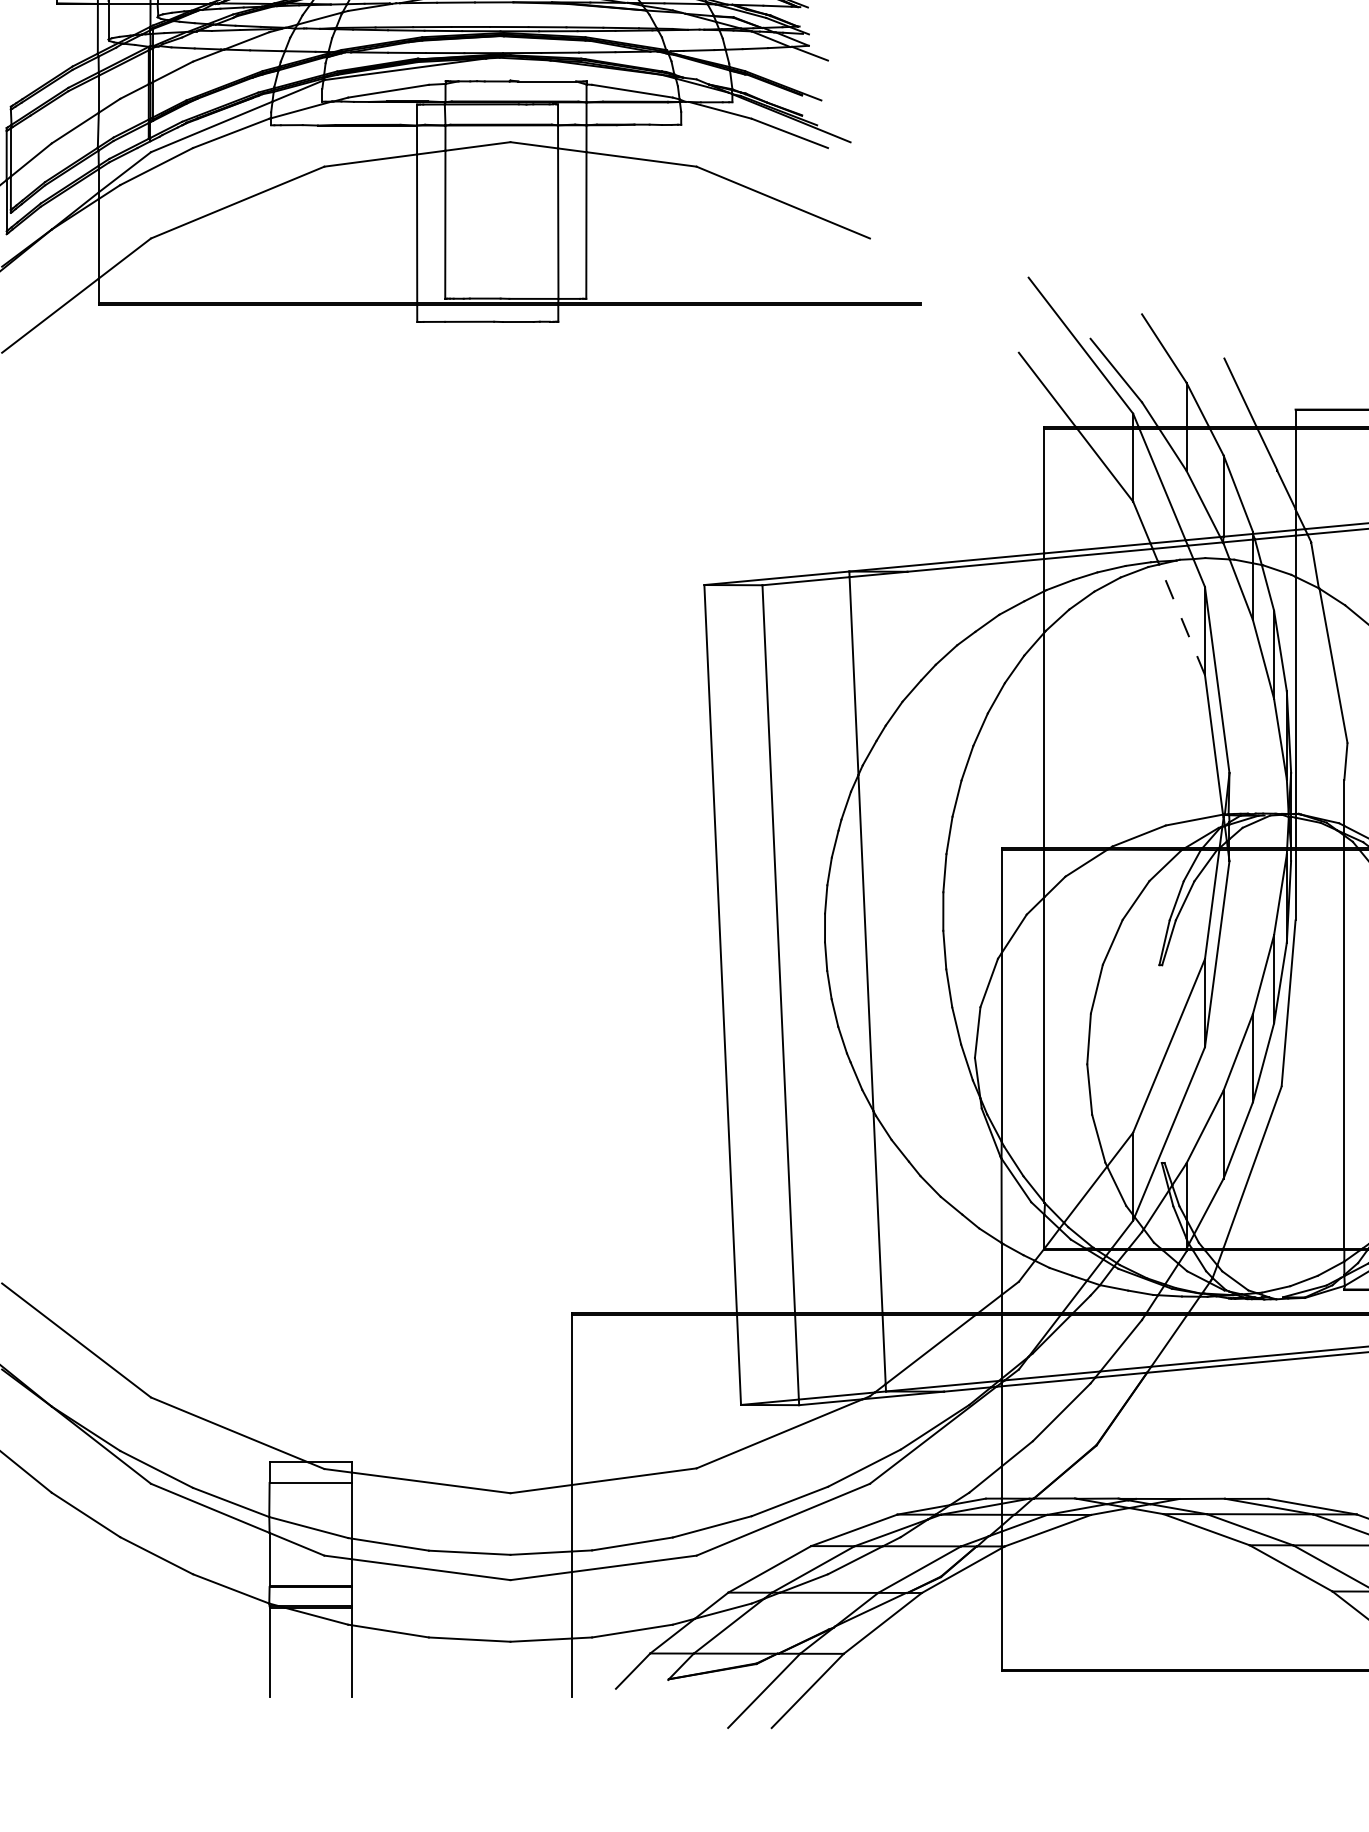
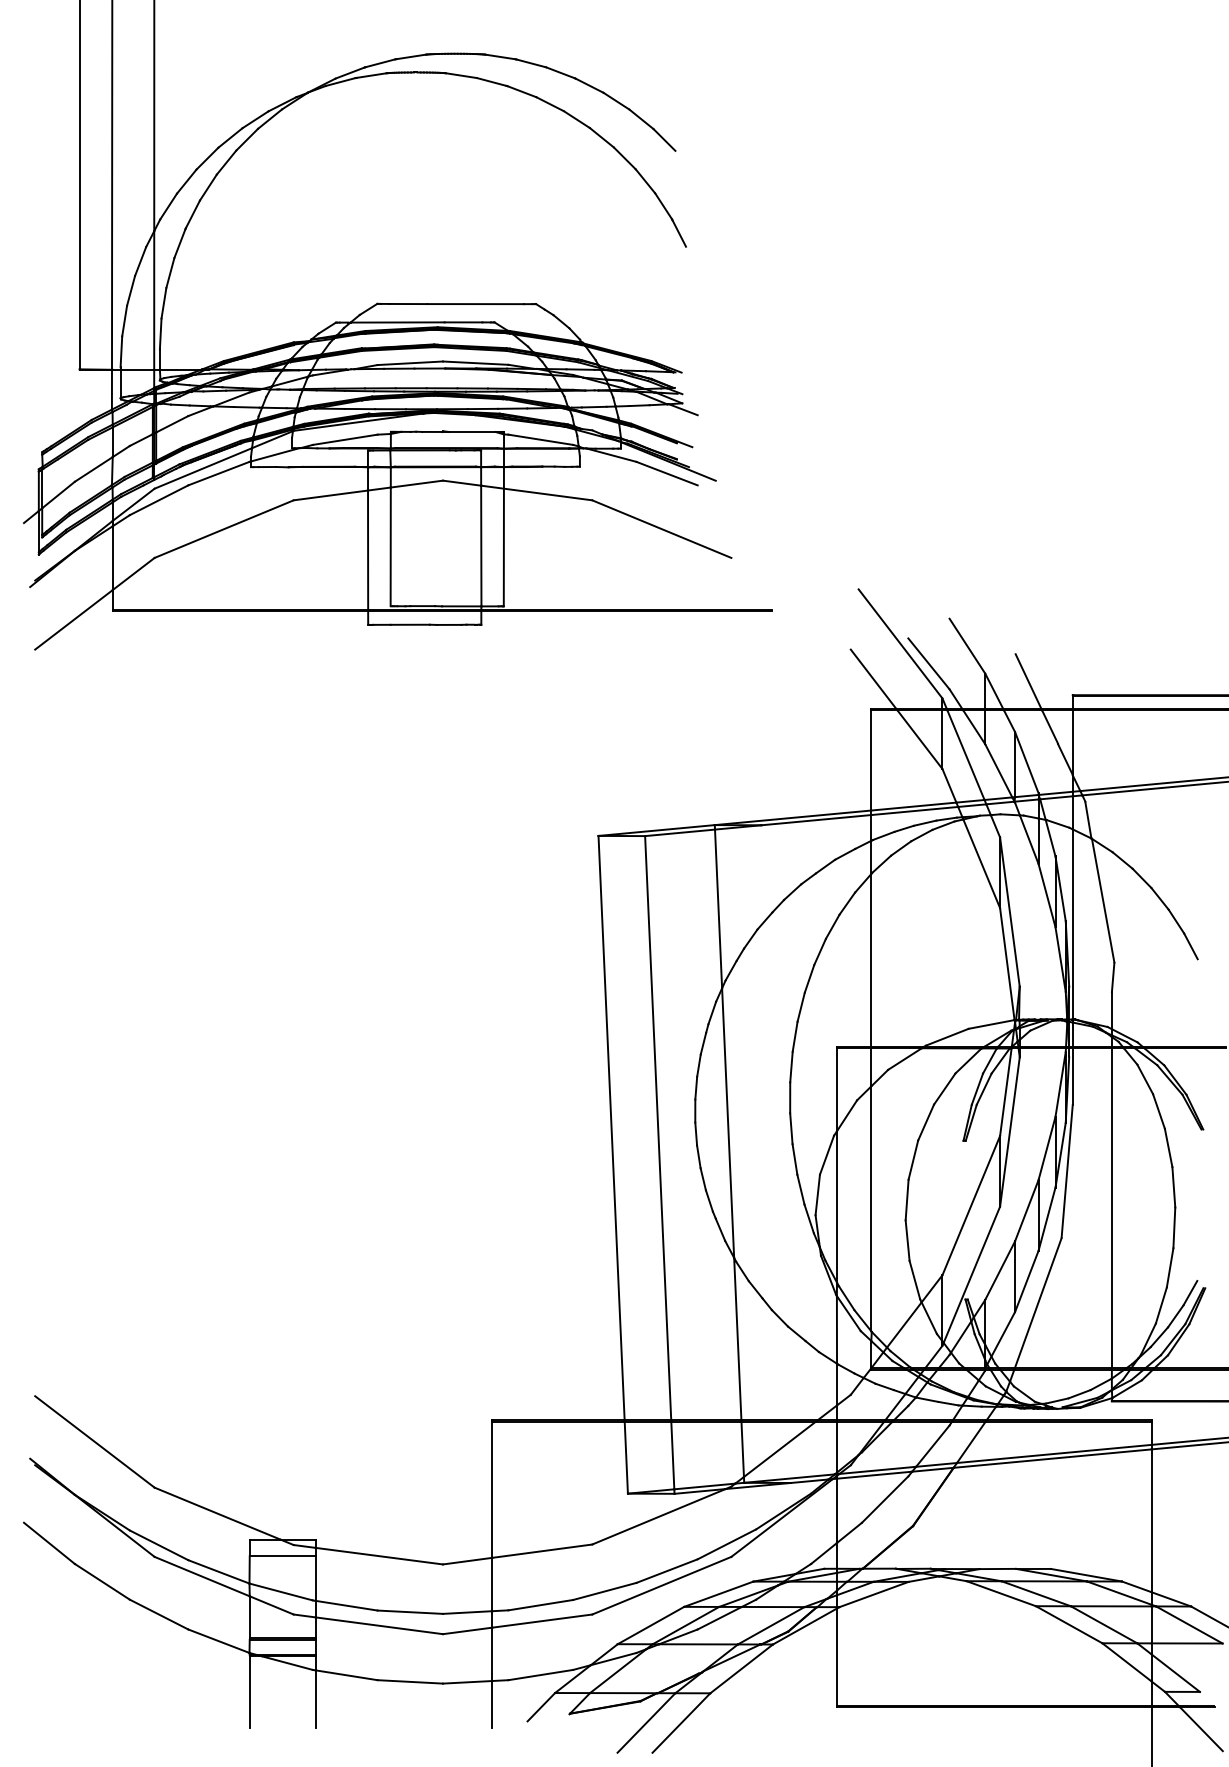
line: (1181, 619) -> (981, 863), dashed -> solid

